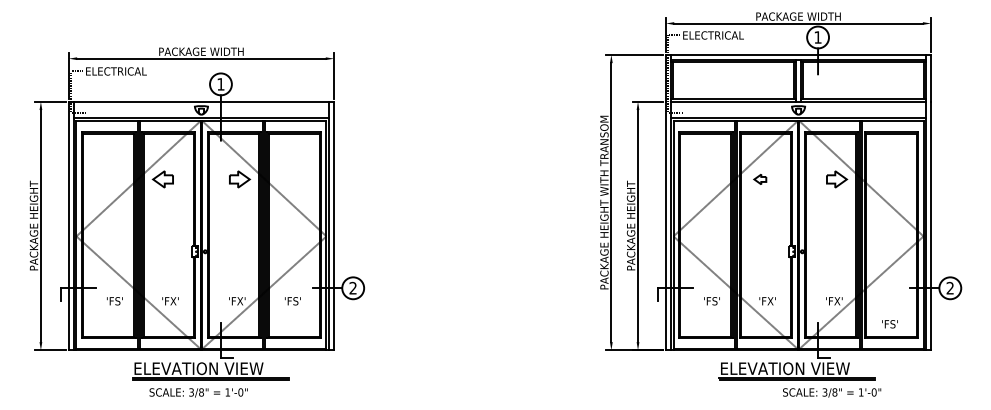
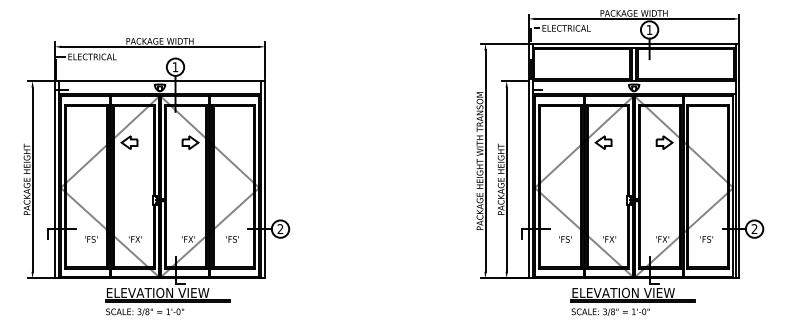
part: (760, 179) -> (603, 142), size x1.67
text: (889, 324) -> (706, 239), moved
text: (198, 392) -> (144, 311), moved
text: (832, 392) -> (611, 311), moved

